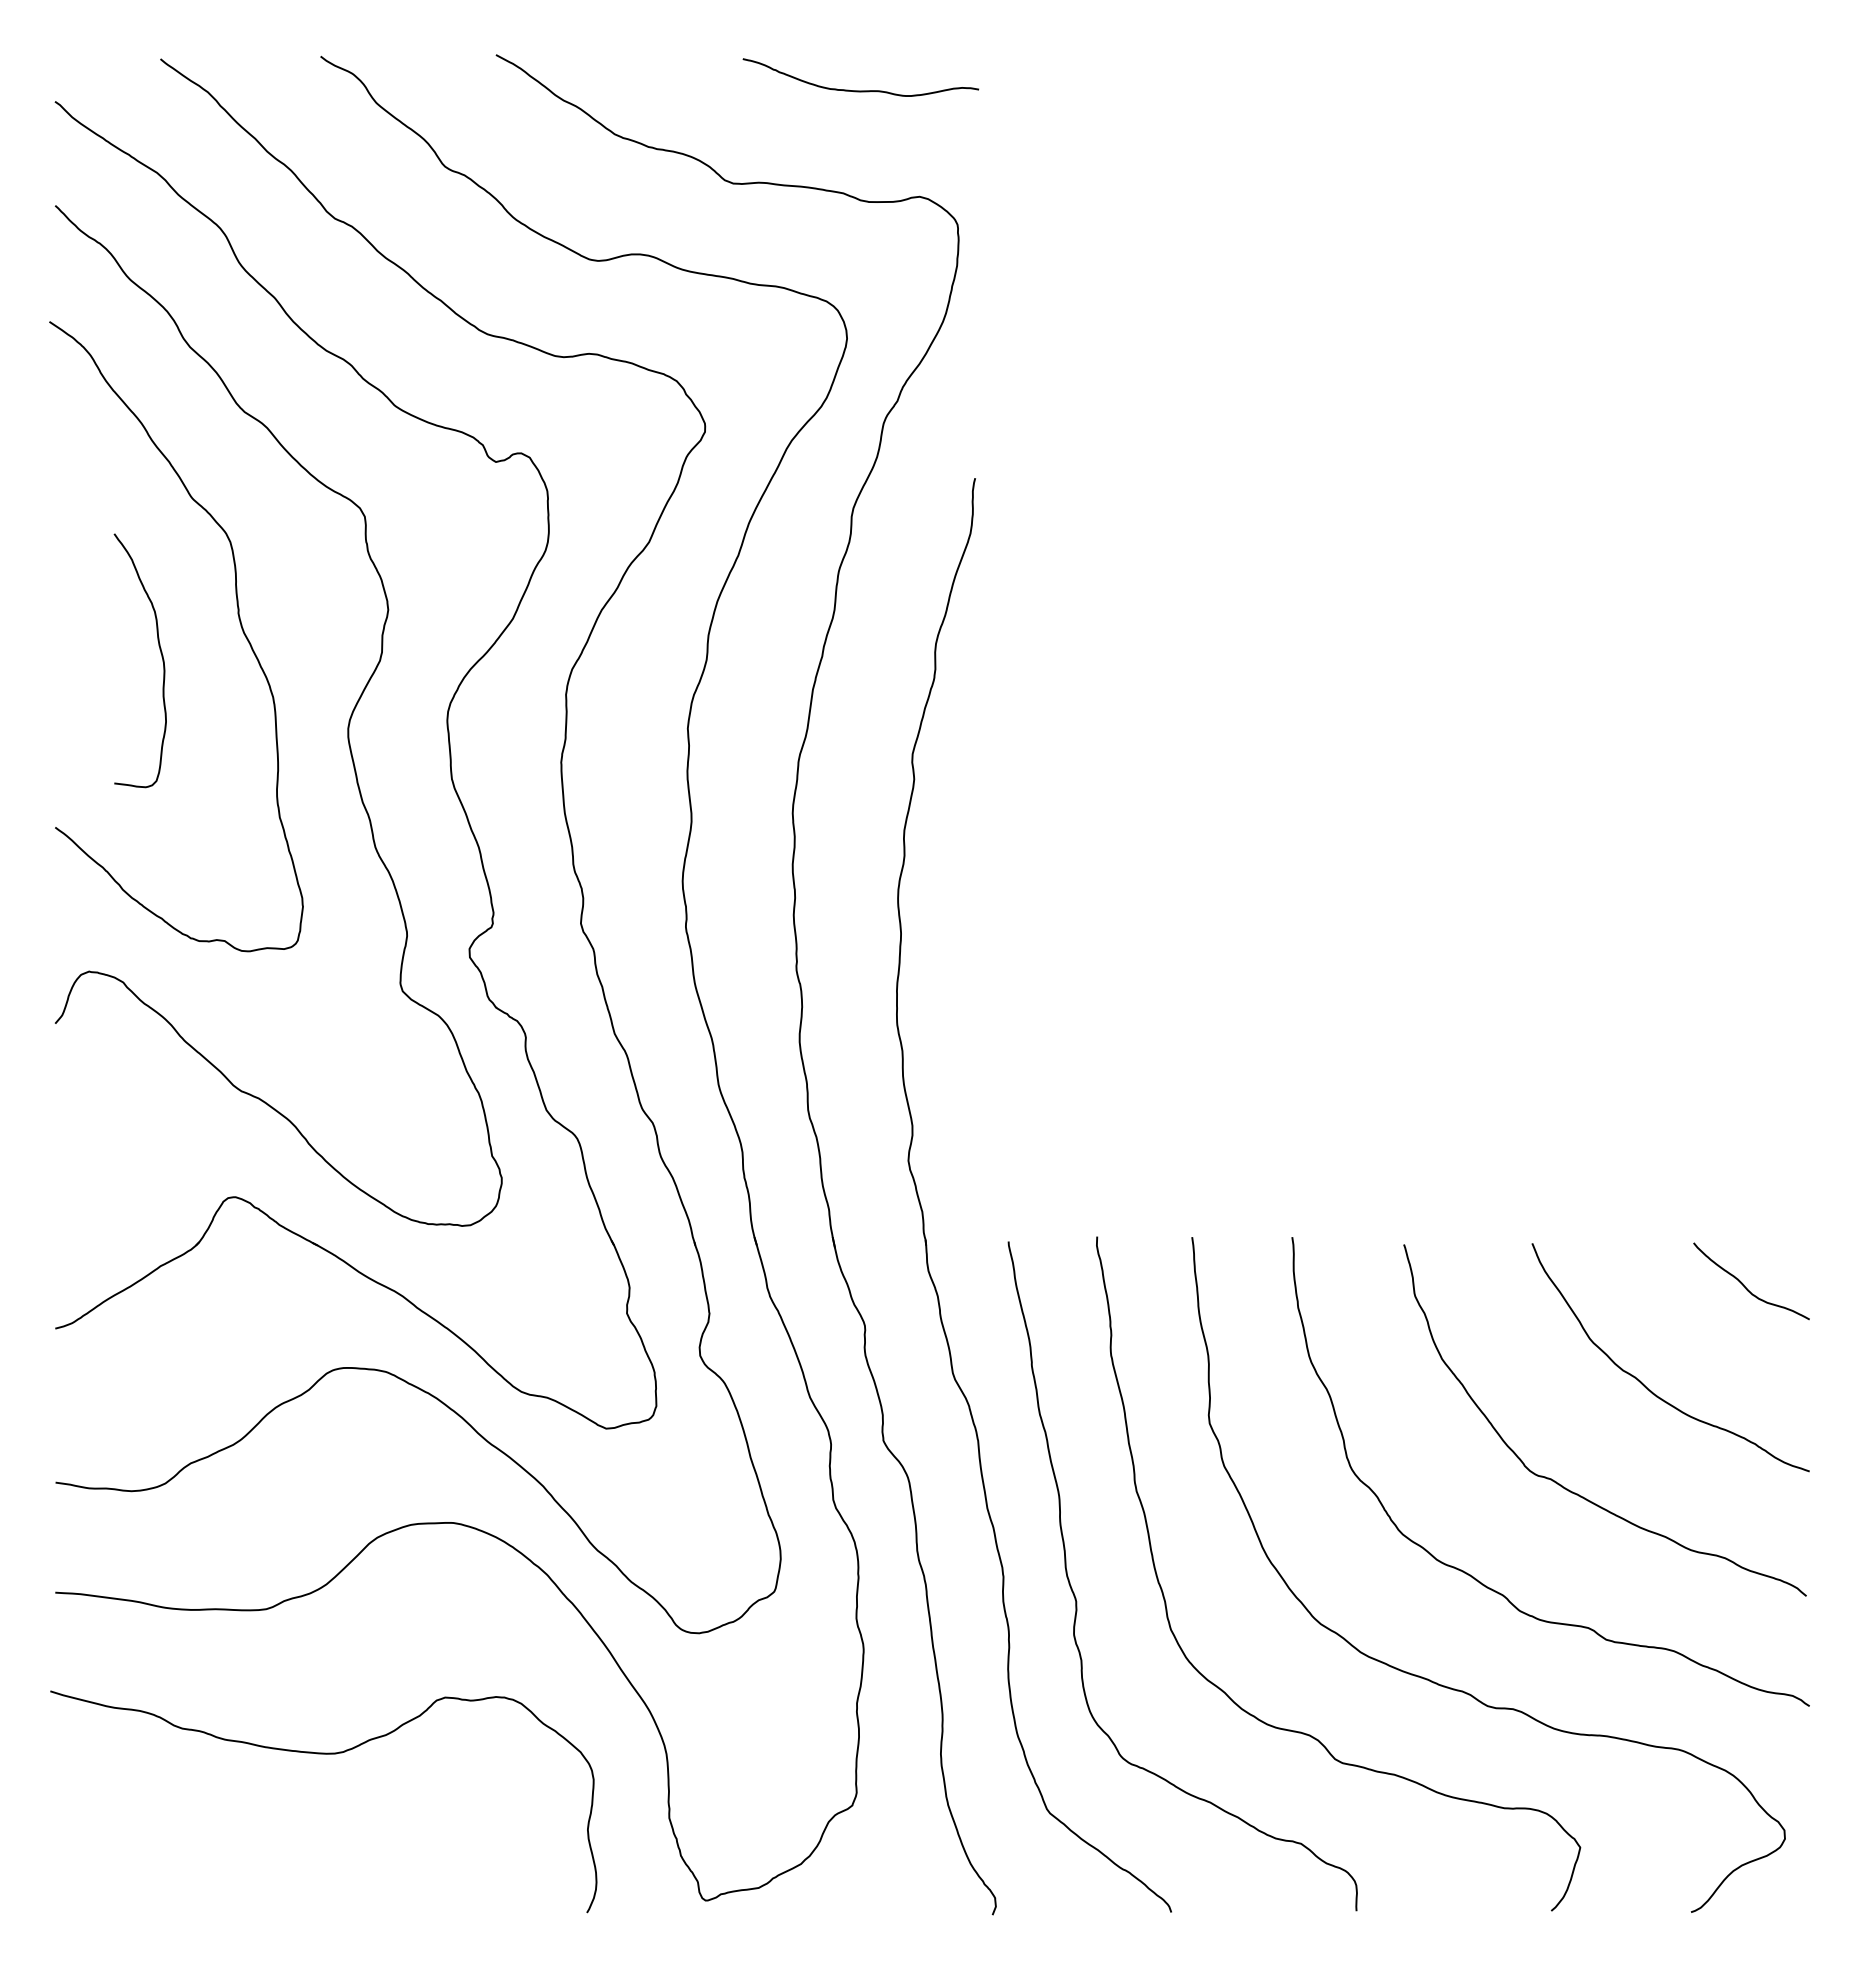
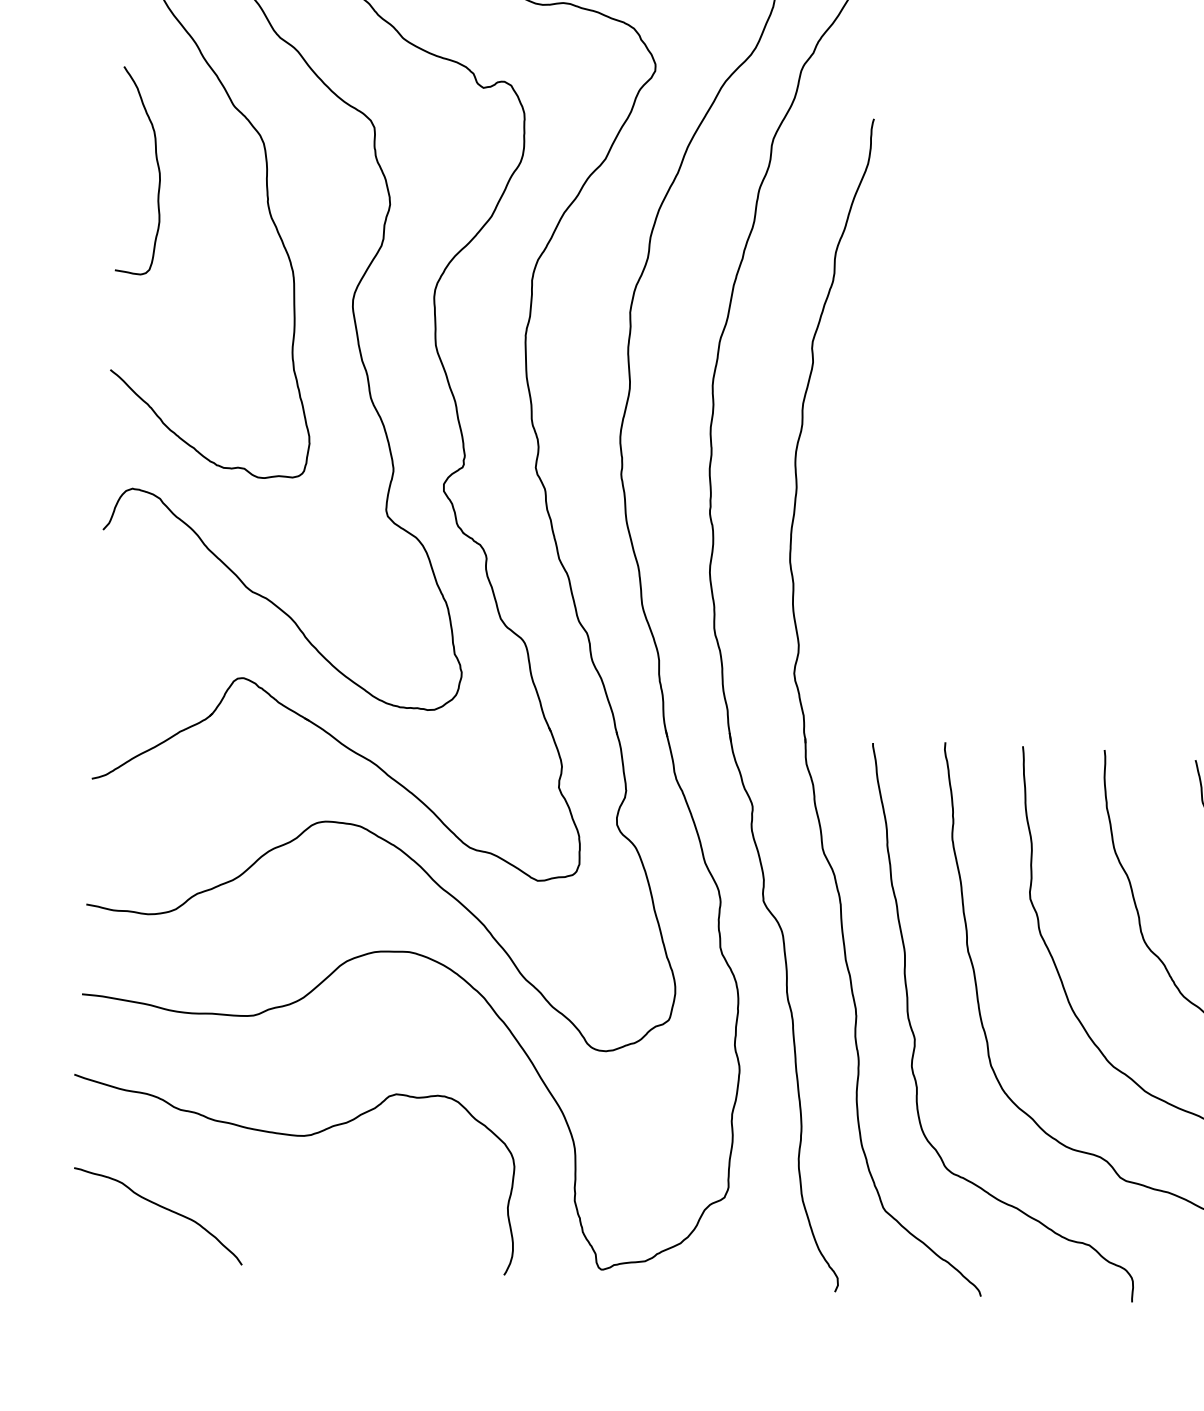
curve: (160, 653) -> (157, 165), moved
curve: (162, 1848) -> (160, 1207), added

